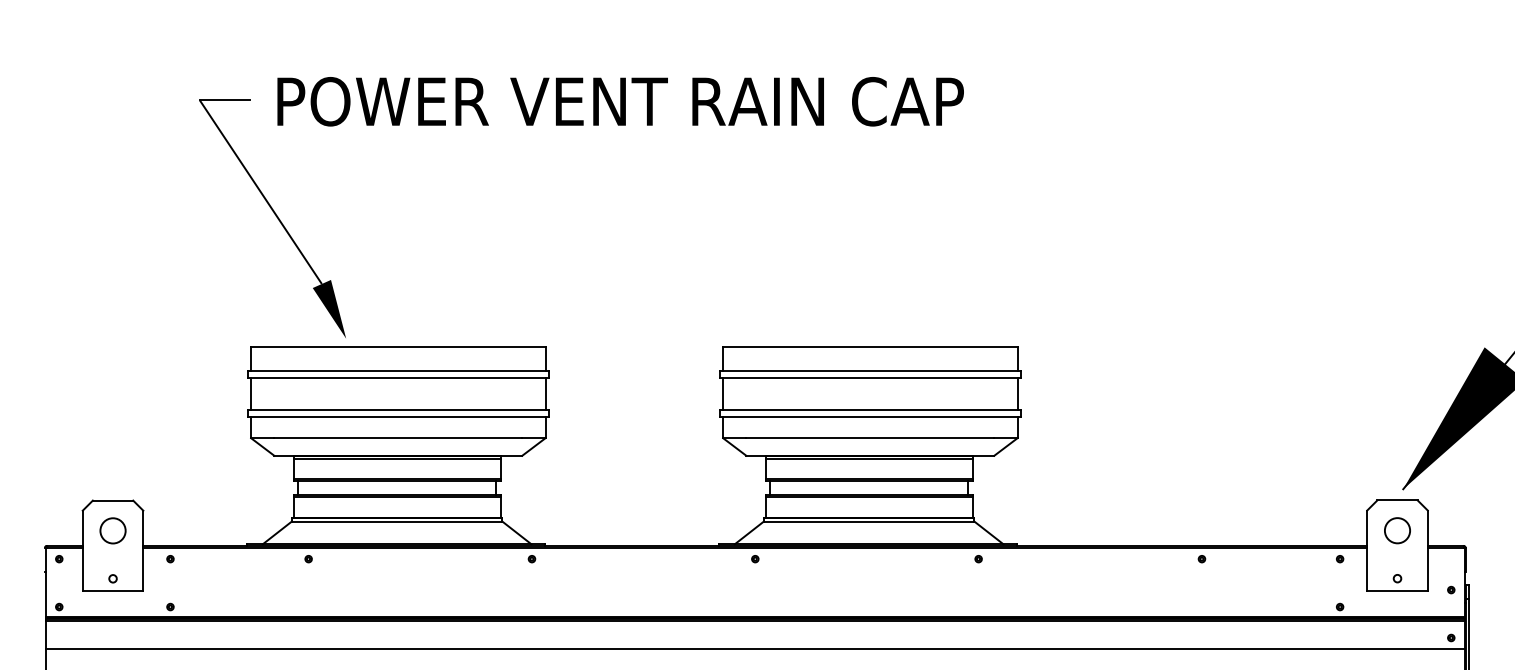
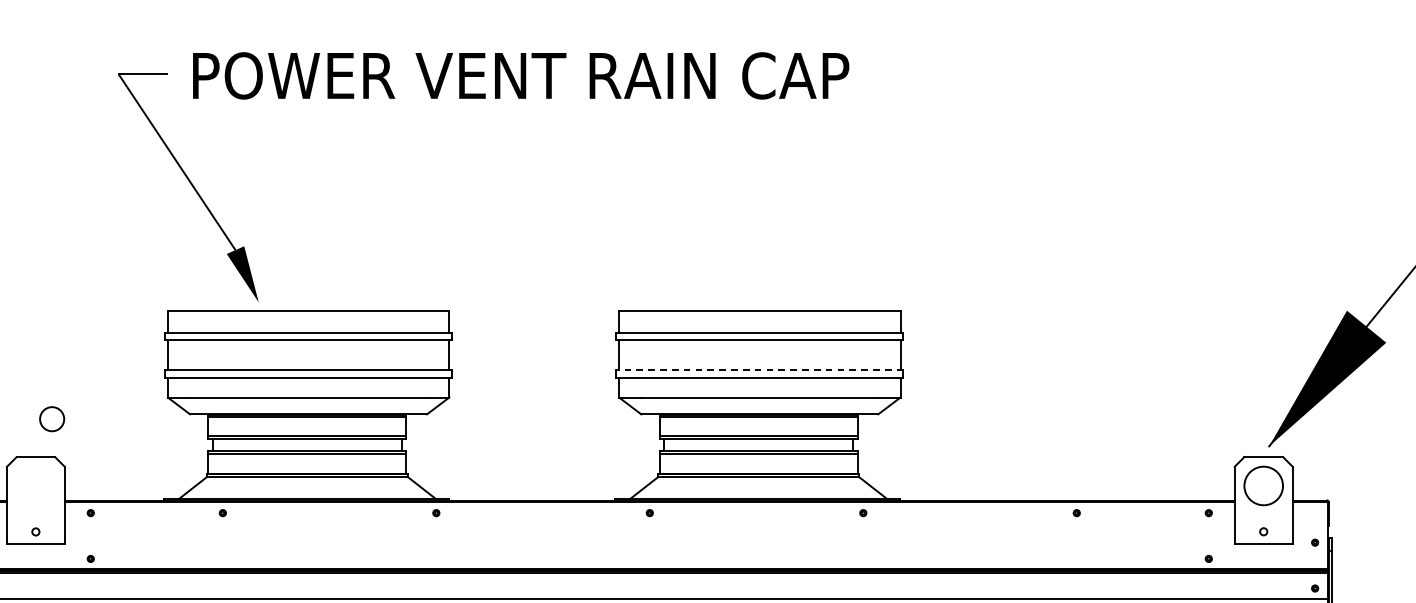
line: (869, 409) -> (758, 370), solid -> dashed
circle: (112, 530) -> (51, 418), moved
circle: (1397, 530) -> (1263, 485), size x1.6

